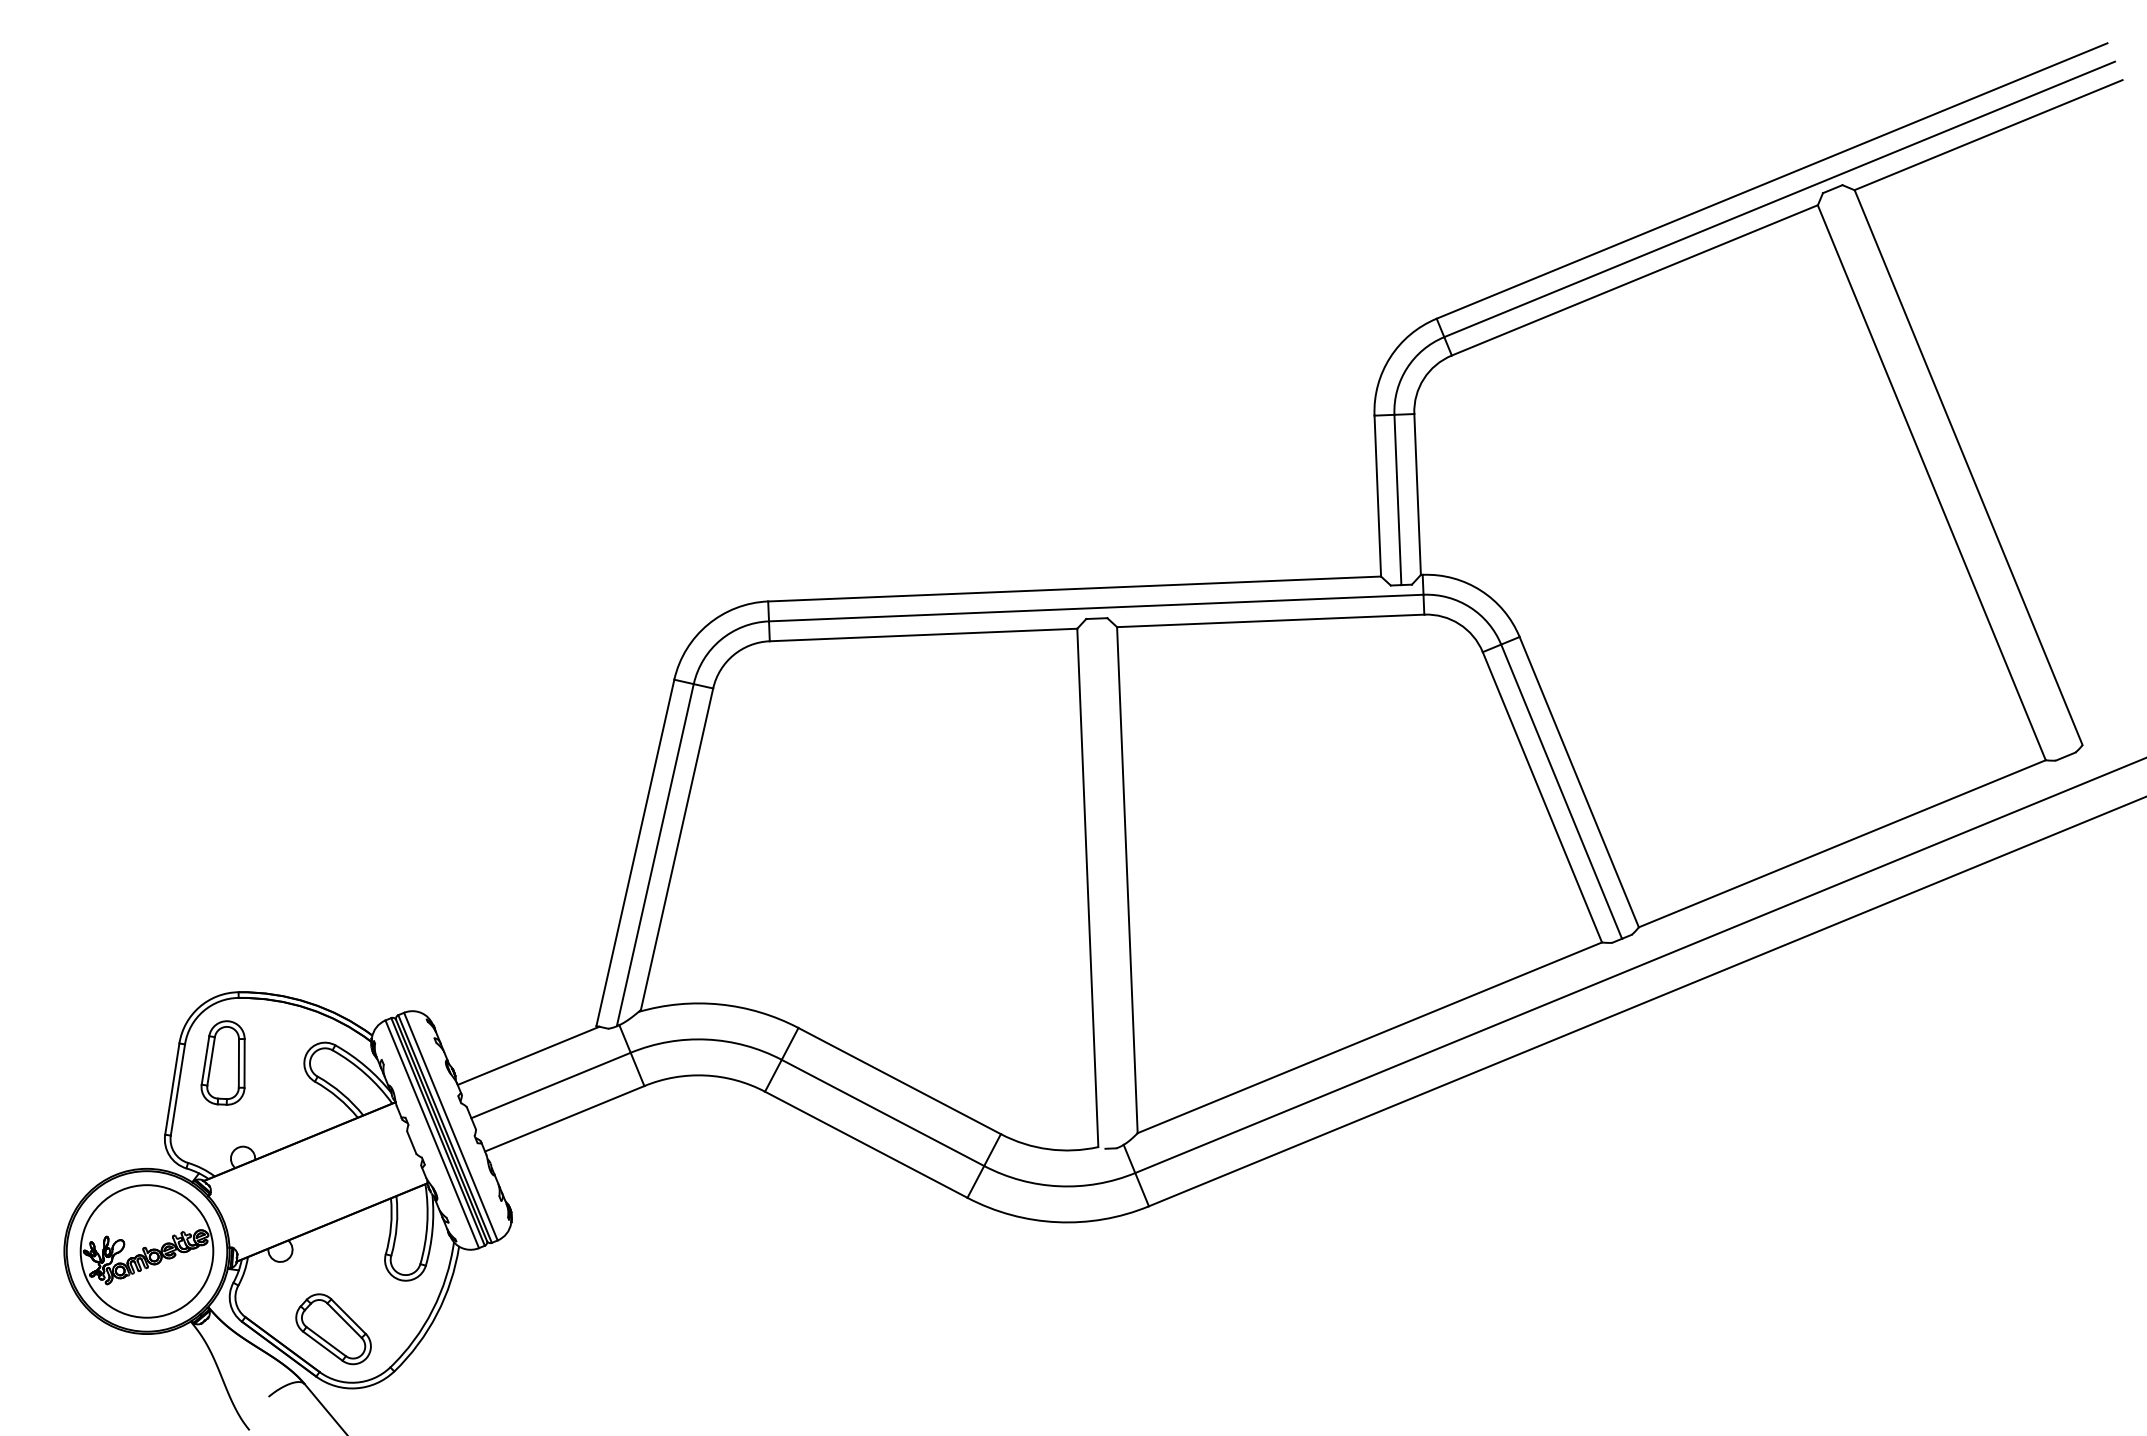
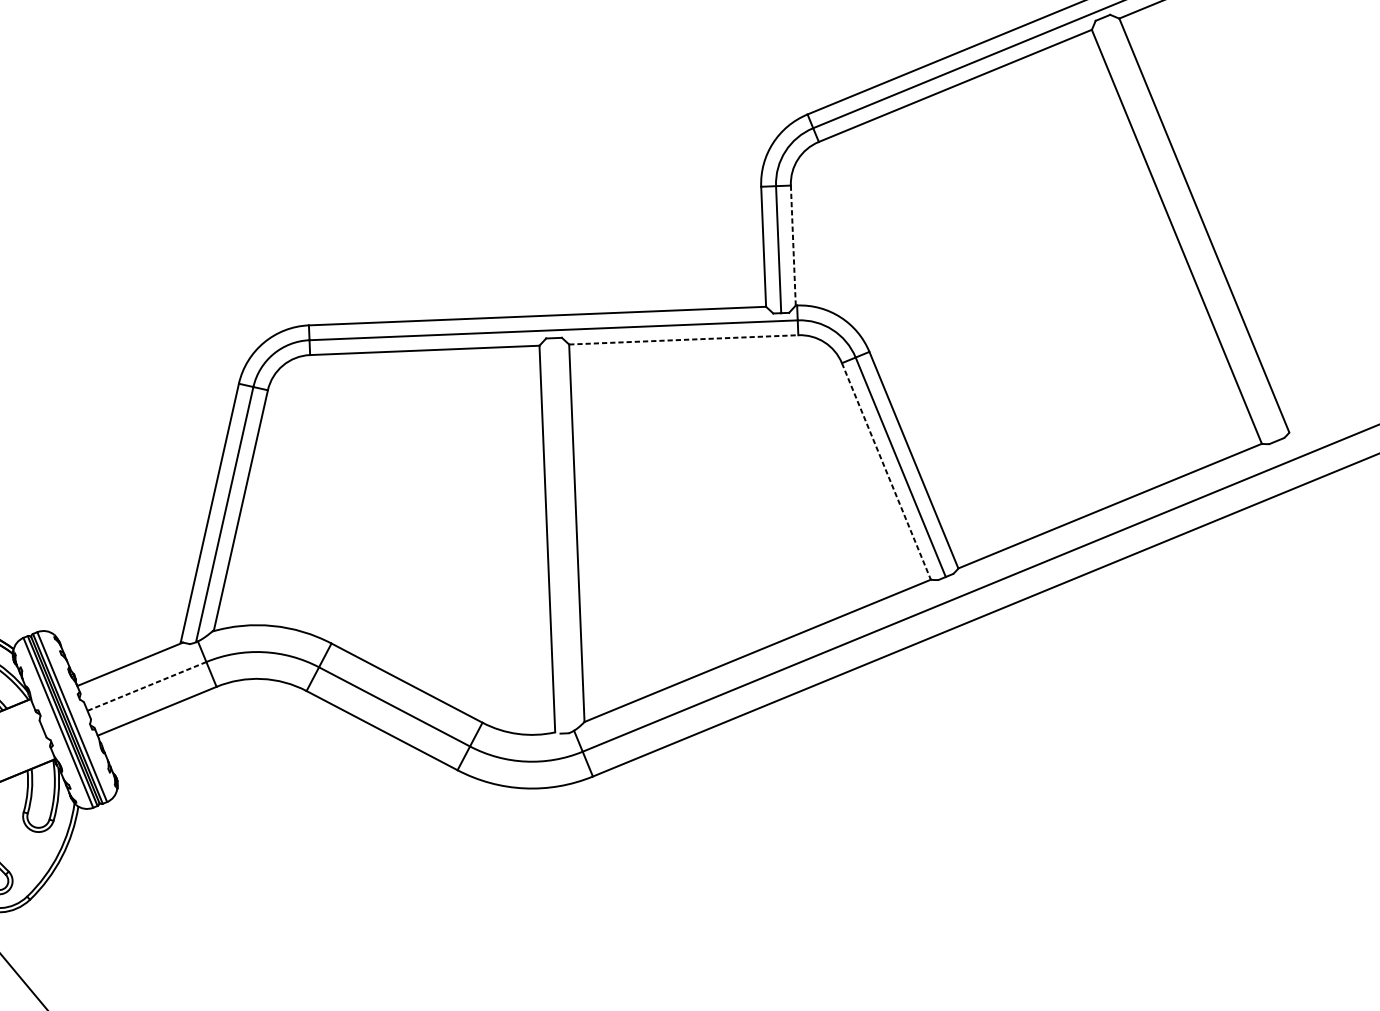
line: (1417, 494) -> (793, 245), solid -> dashed
line: (1270, 620) -> (683, 339), solid -> dashed
line: (1542, 797) -> (886, 471), solid -> dashed
line: (550, 1085) -> (146, 686), solid -> dashed

